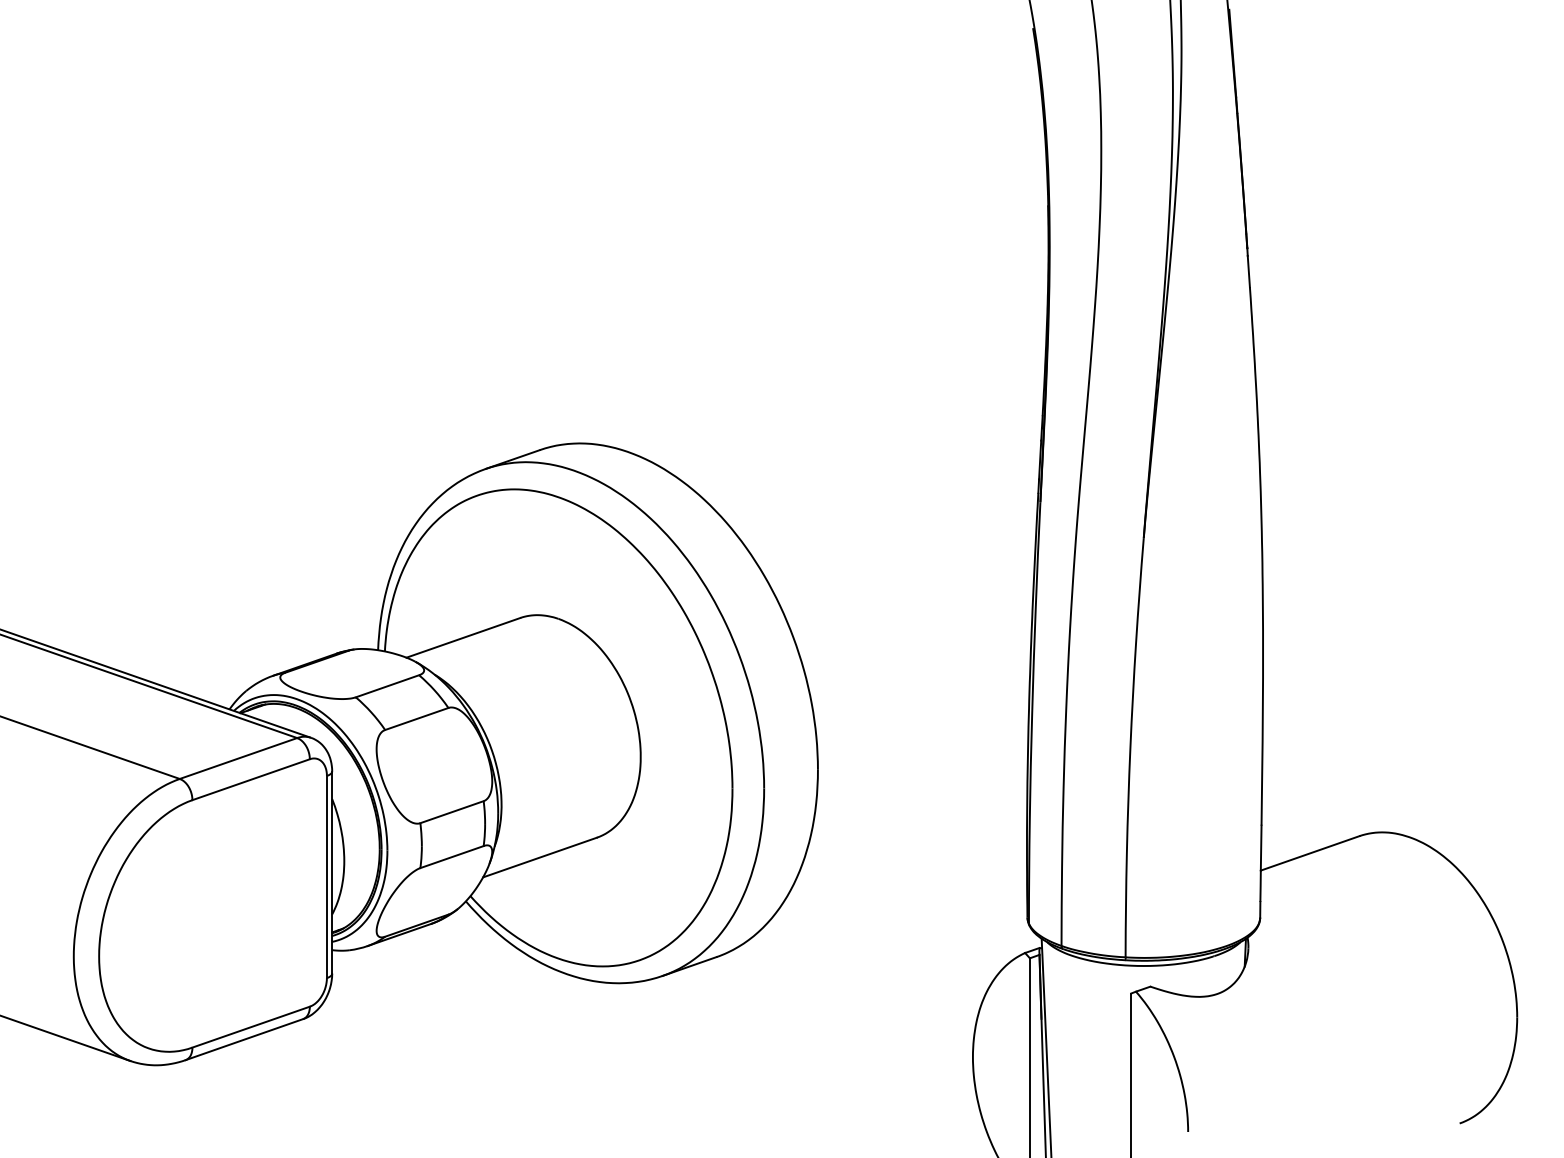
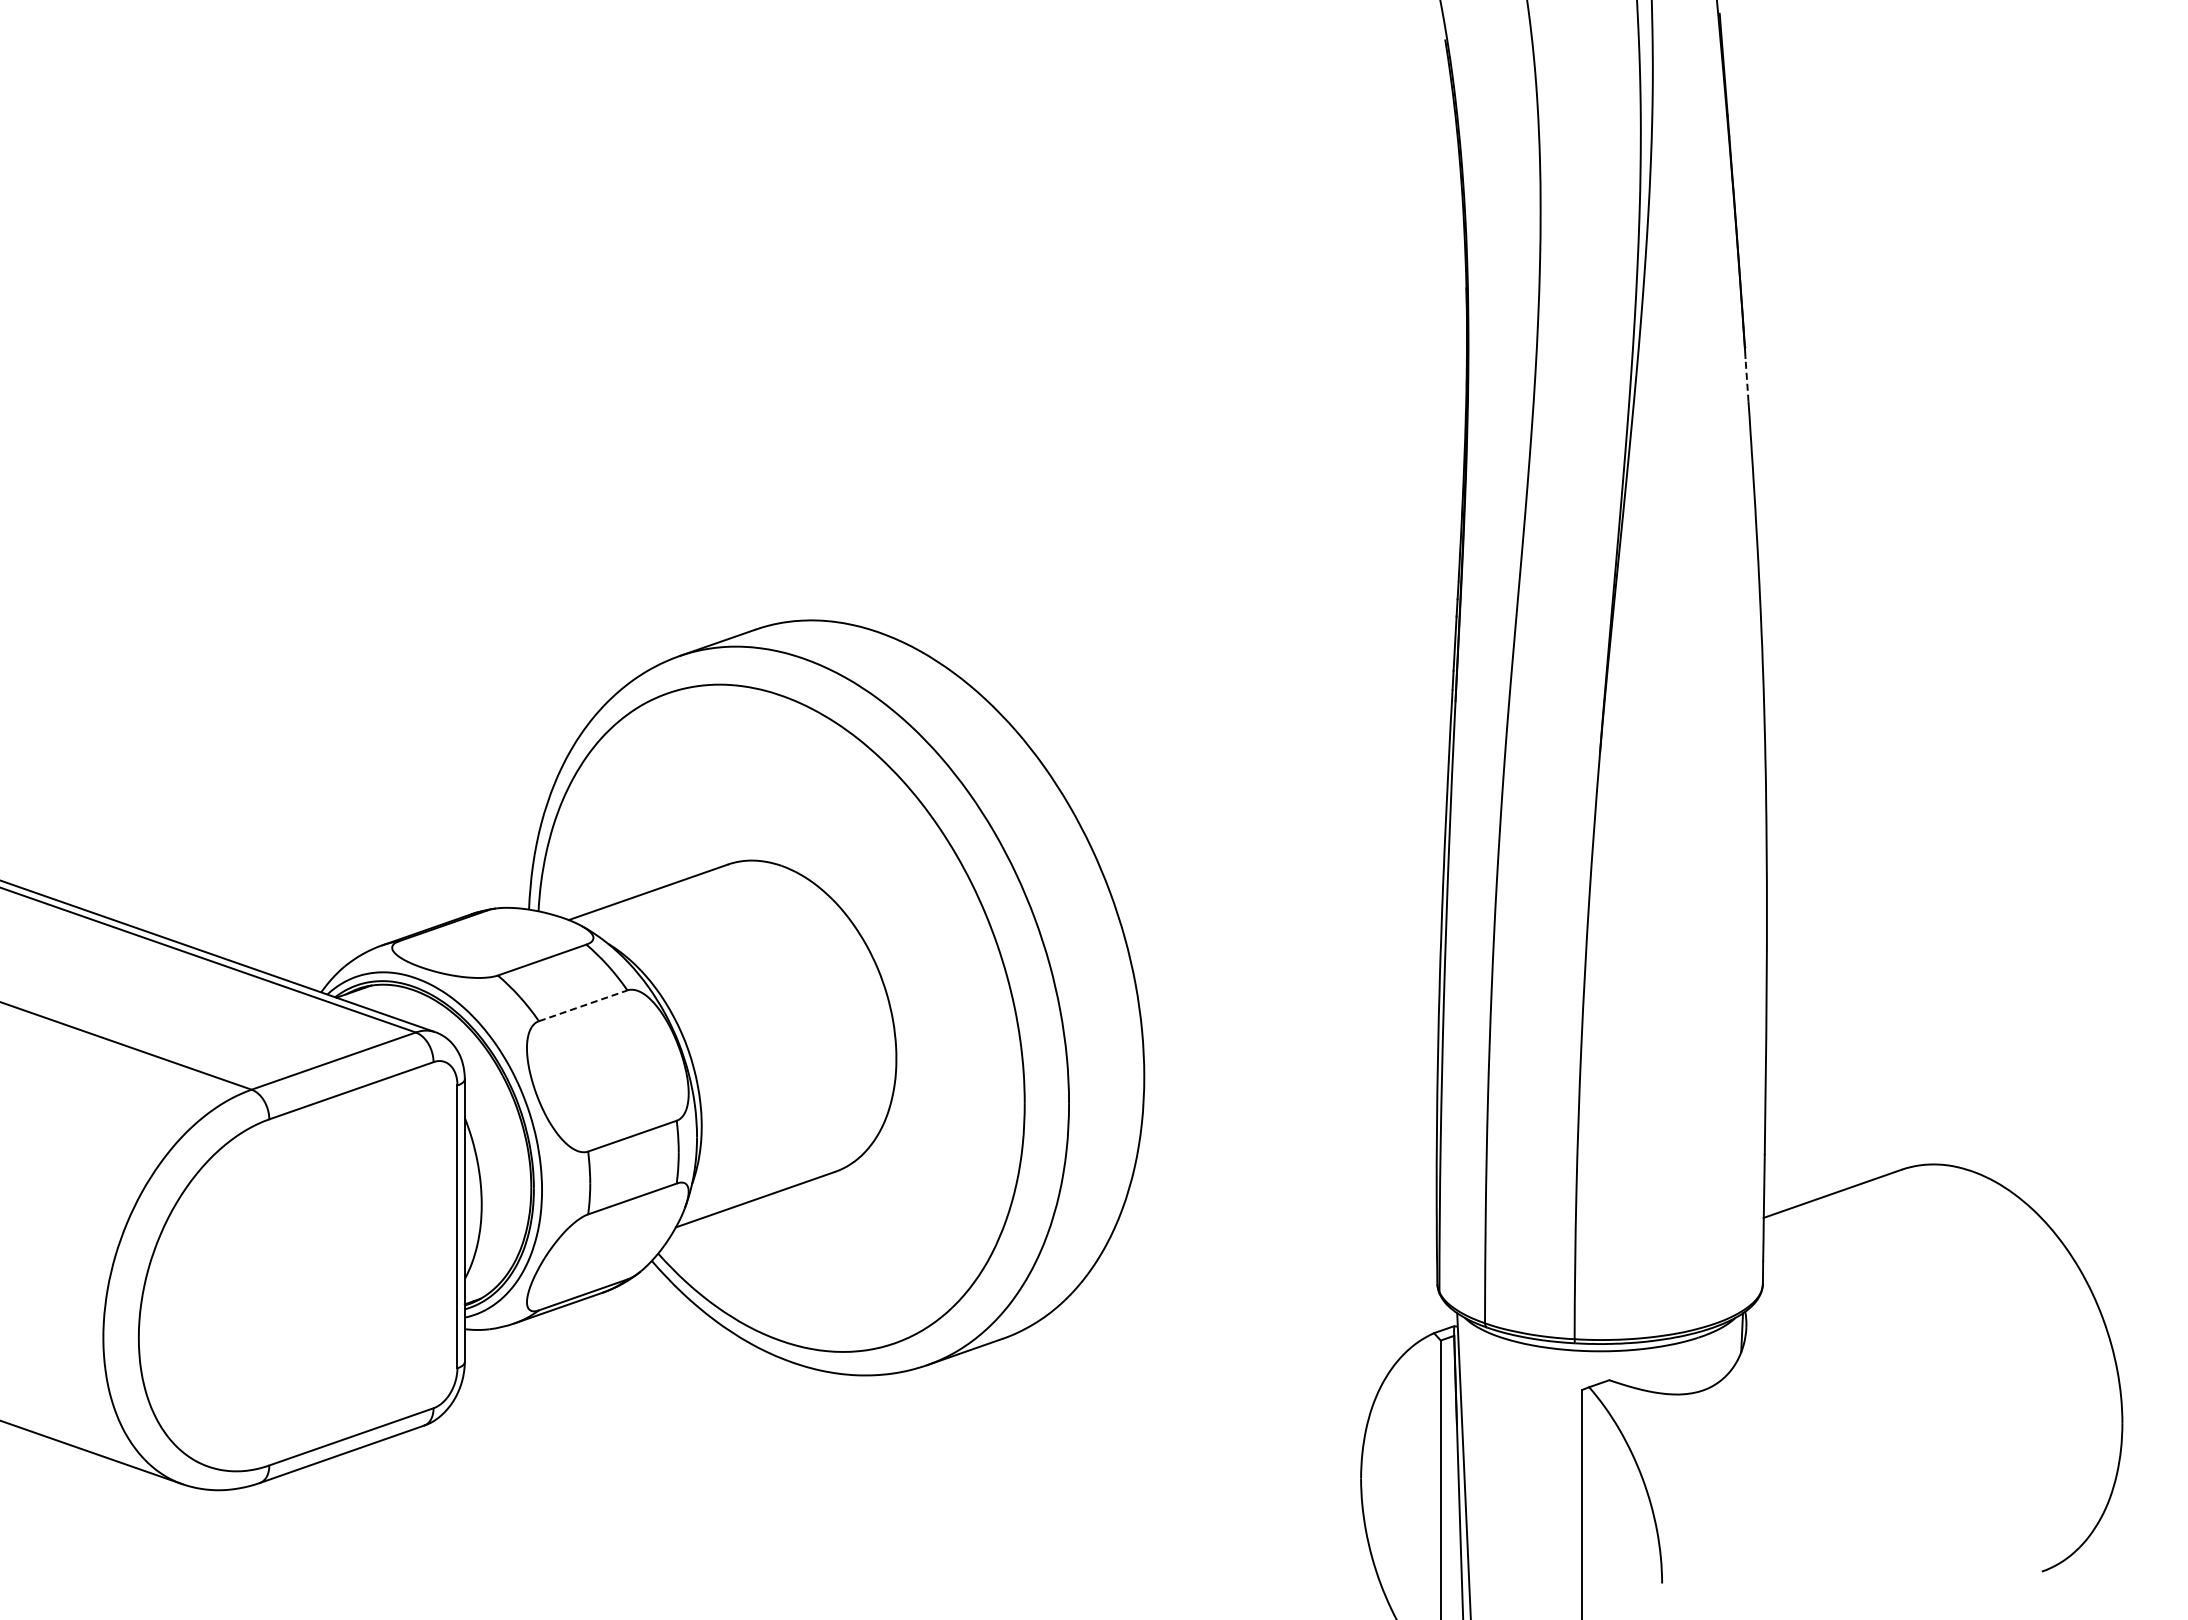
line: (1249, 271) -> (1747, 379), solid -> dashed
line: (417, 718) -> (583, 1005), solid -> dashed

